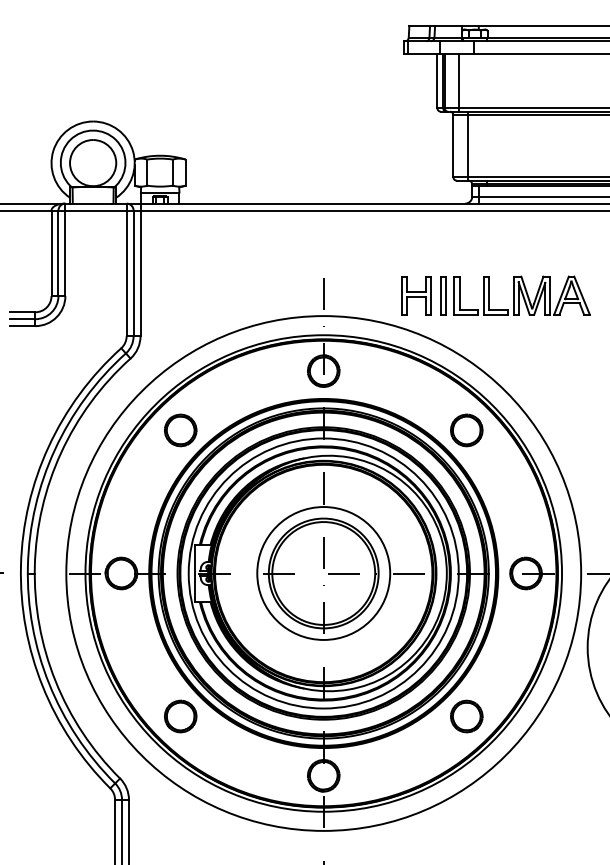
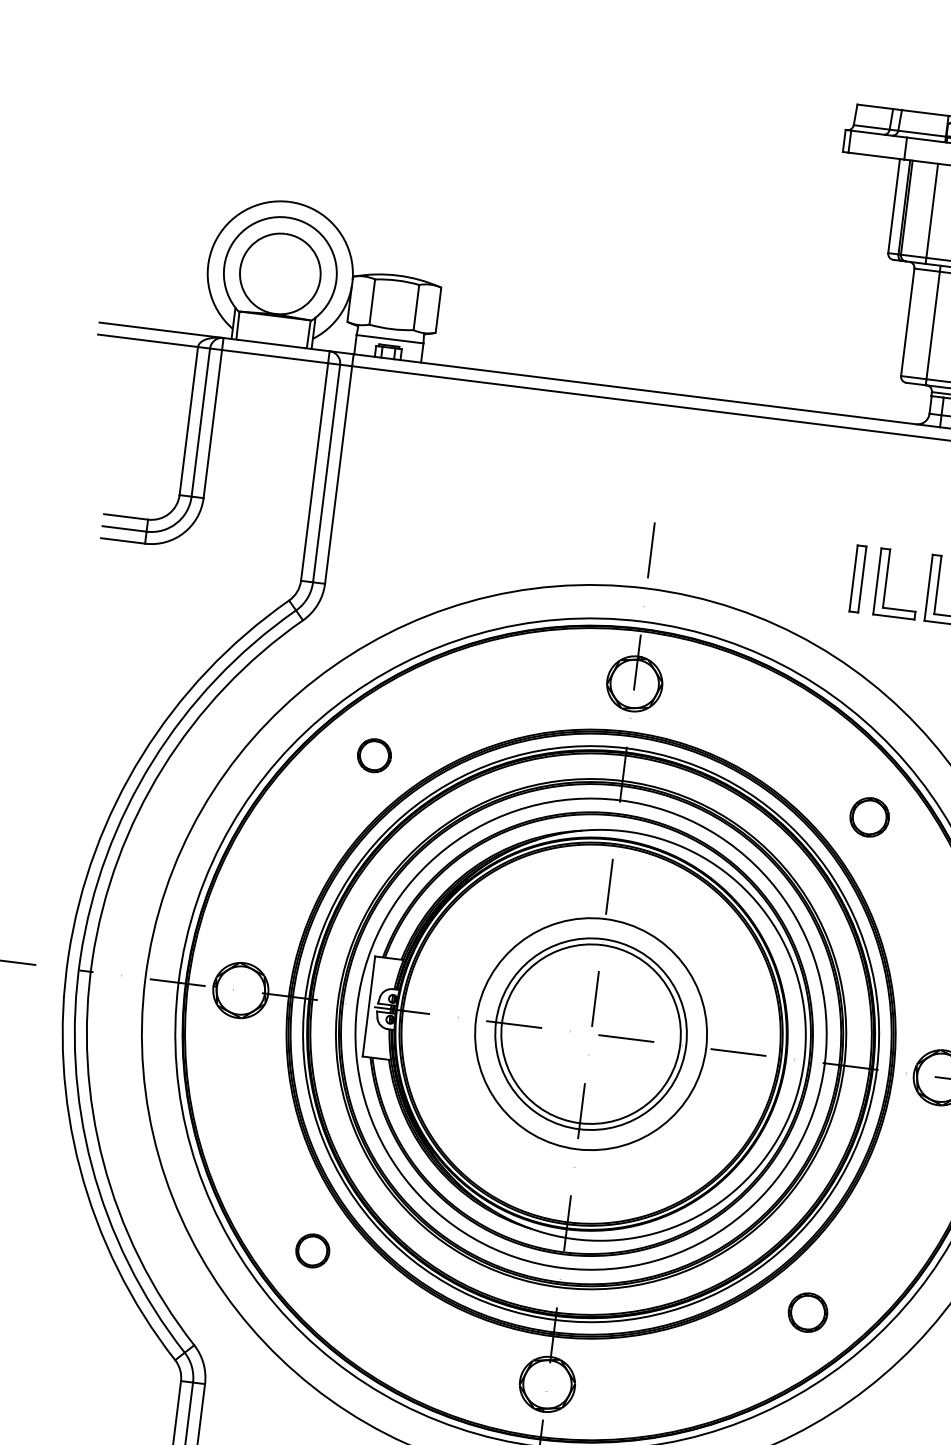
part: (416, 295) -> (811, 572), removed
part: (180, 430) -> (373, 755), size x0.6
part: (466, 430) -> (869, 817), size x0.7
part: (180, 716) -> (312, 1250), size x0.6
part: (466, 716) -> (807, 1312), size x0.7

